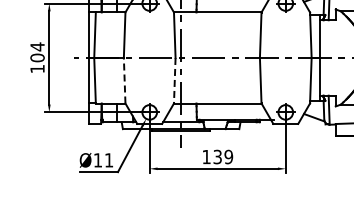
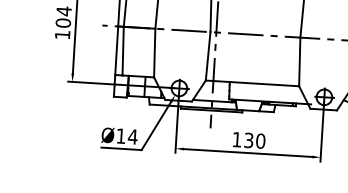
line: (124, 80) -> (154, 52), dashed -> solid
line: (174, 80) -> (207, 56), dashed -> solid
text: (228, 157) -> (260, 141), 139 -> 130
text: (108, 160) -> (132, 137), Ø11 -> Ø14

